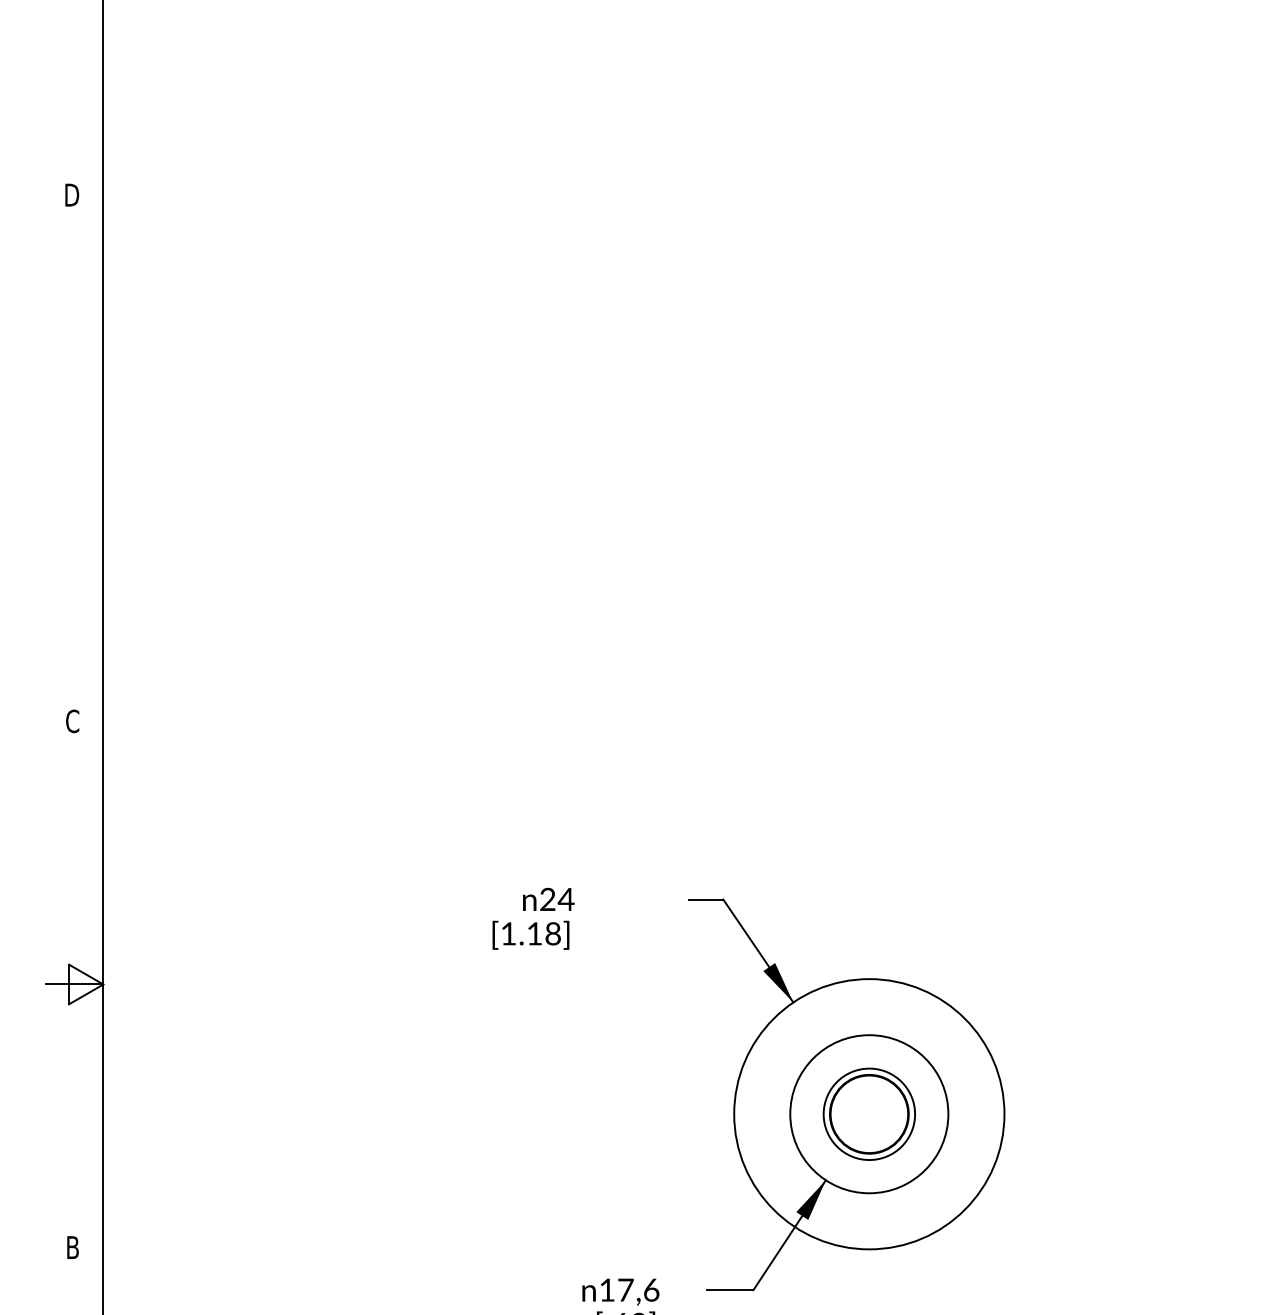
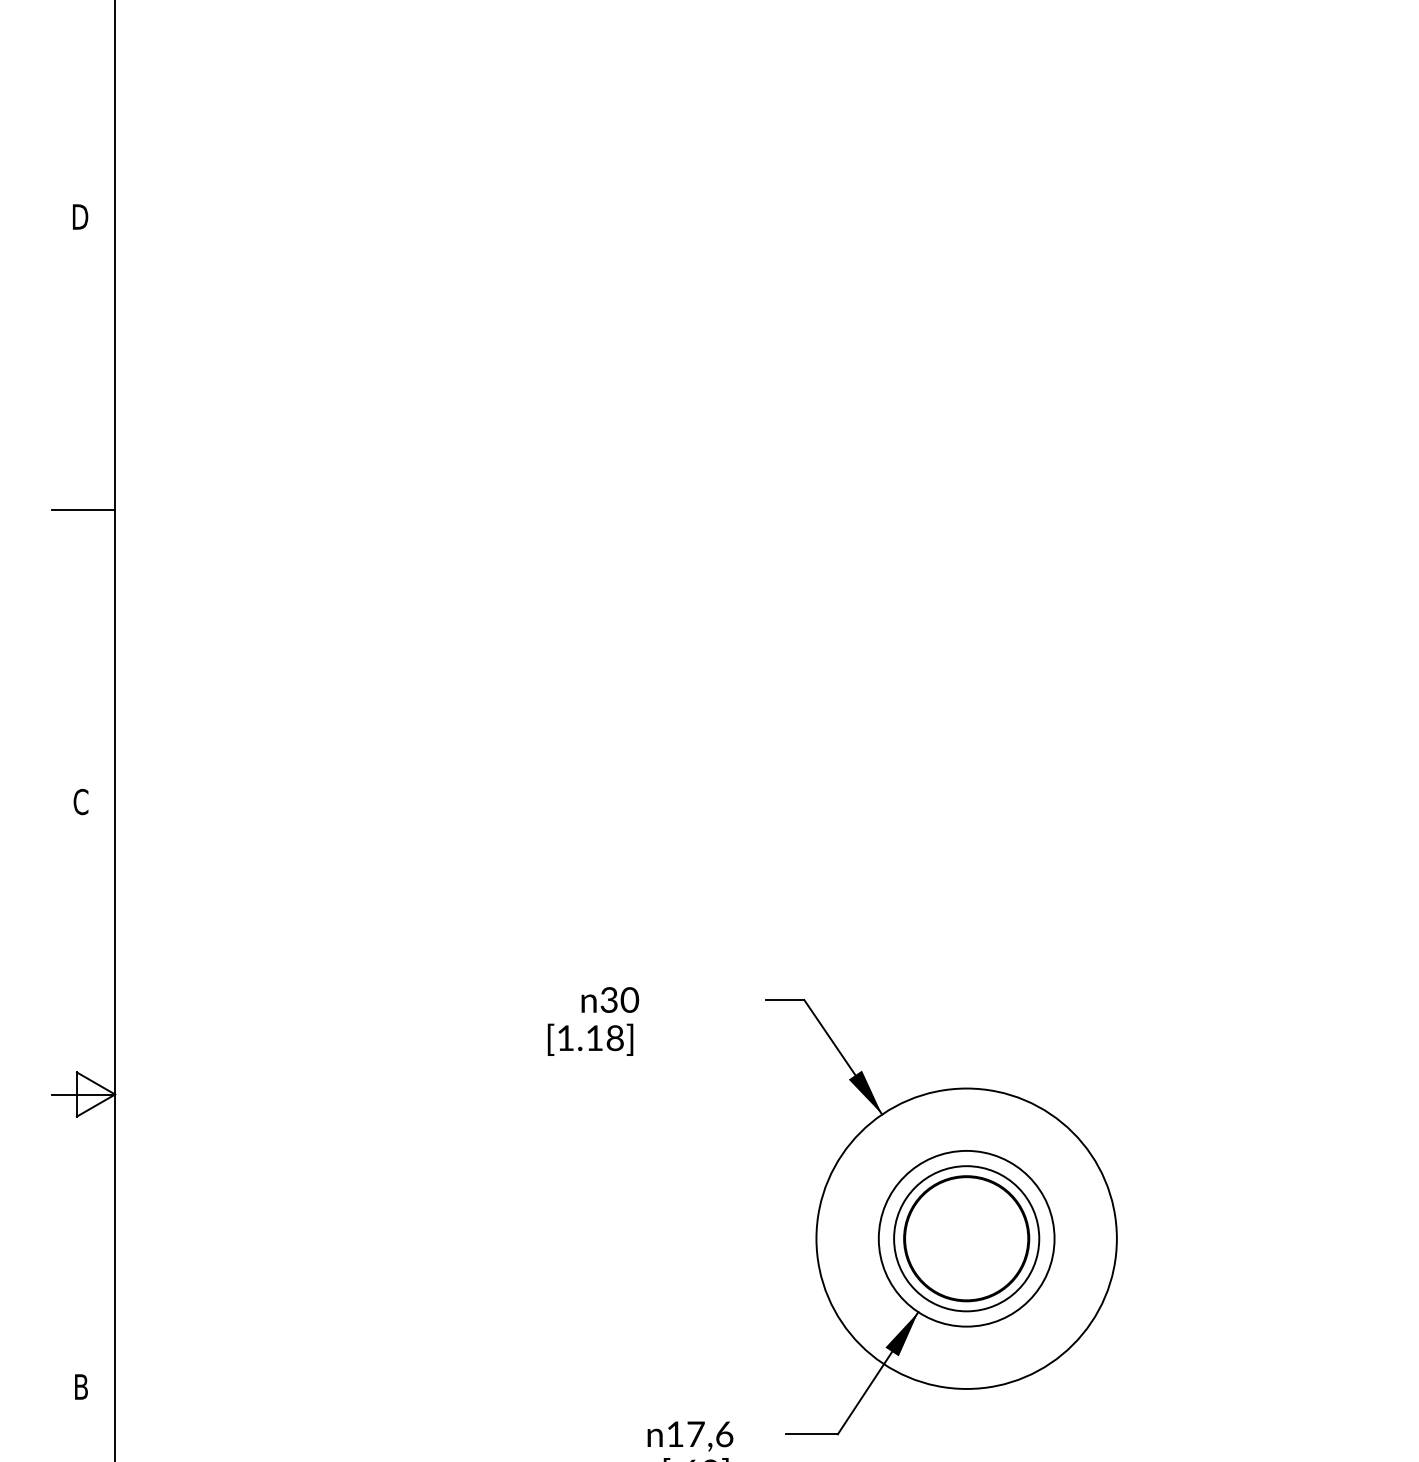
line: (74, 458) -> (83, 509), added
text: (557, 899) -> (620, 1000), 24 -> 30
part: (869, 1114) -> (966, 1239), size x1.43

